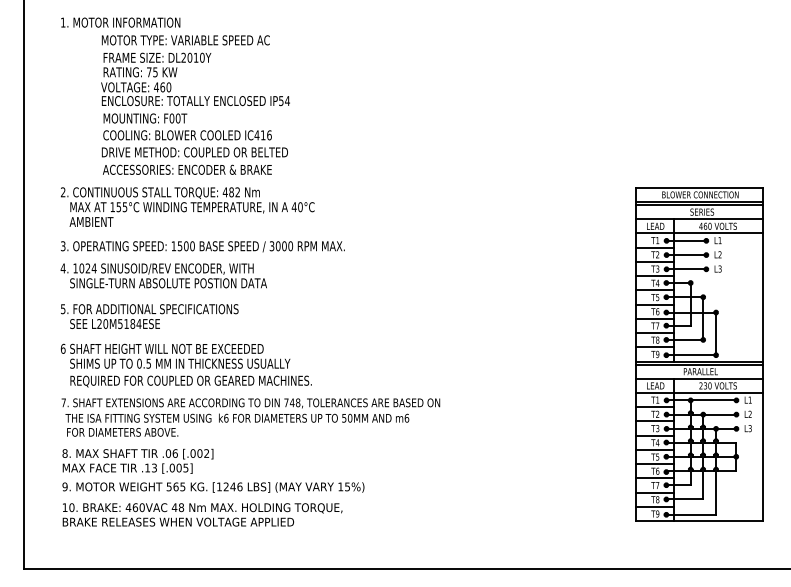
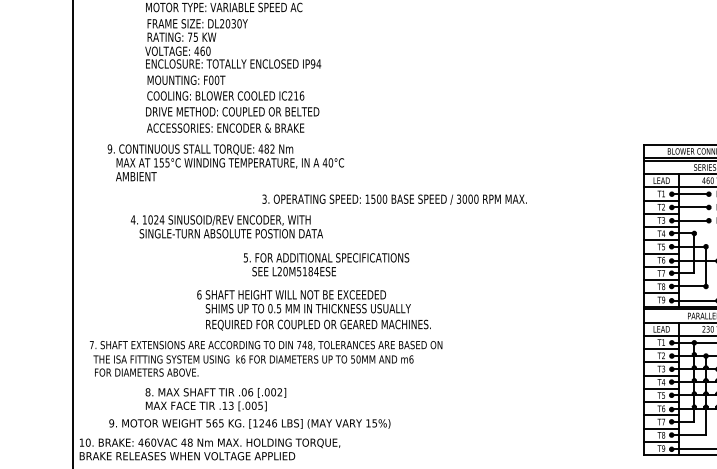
text: (195, 57) -> (233, 23), DL2010Y -> DL2030Y
text: (281, 100) -> (313, 63), IP54 -> IP94
text: (256, 135) -> (289, 96), IC416 -> IC216
text: (62, 192) -> (109, 149), 2. -> 9.
text: (202, 246) -> (394, 199), moved
text: (163, 275) -> (226, 226), moved
text: (149, 316) -> (326, 264), moved
text: (186, 365) -> (314, 310), moved
text: (250, 417) -> (265, 358), moved
text: (137, 460) -> (215, 398), moved
text: (202, 514) -> (209, 449), moved

